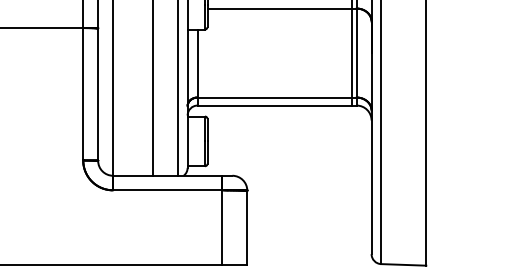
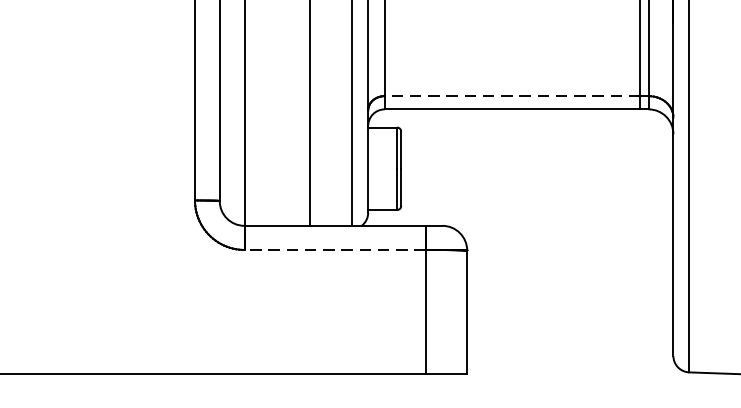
line: (274, 97) -> (512, 95), solid -> dashed
line: (167, 190) -> (334, 250), solid -> dashed

